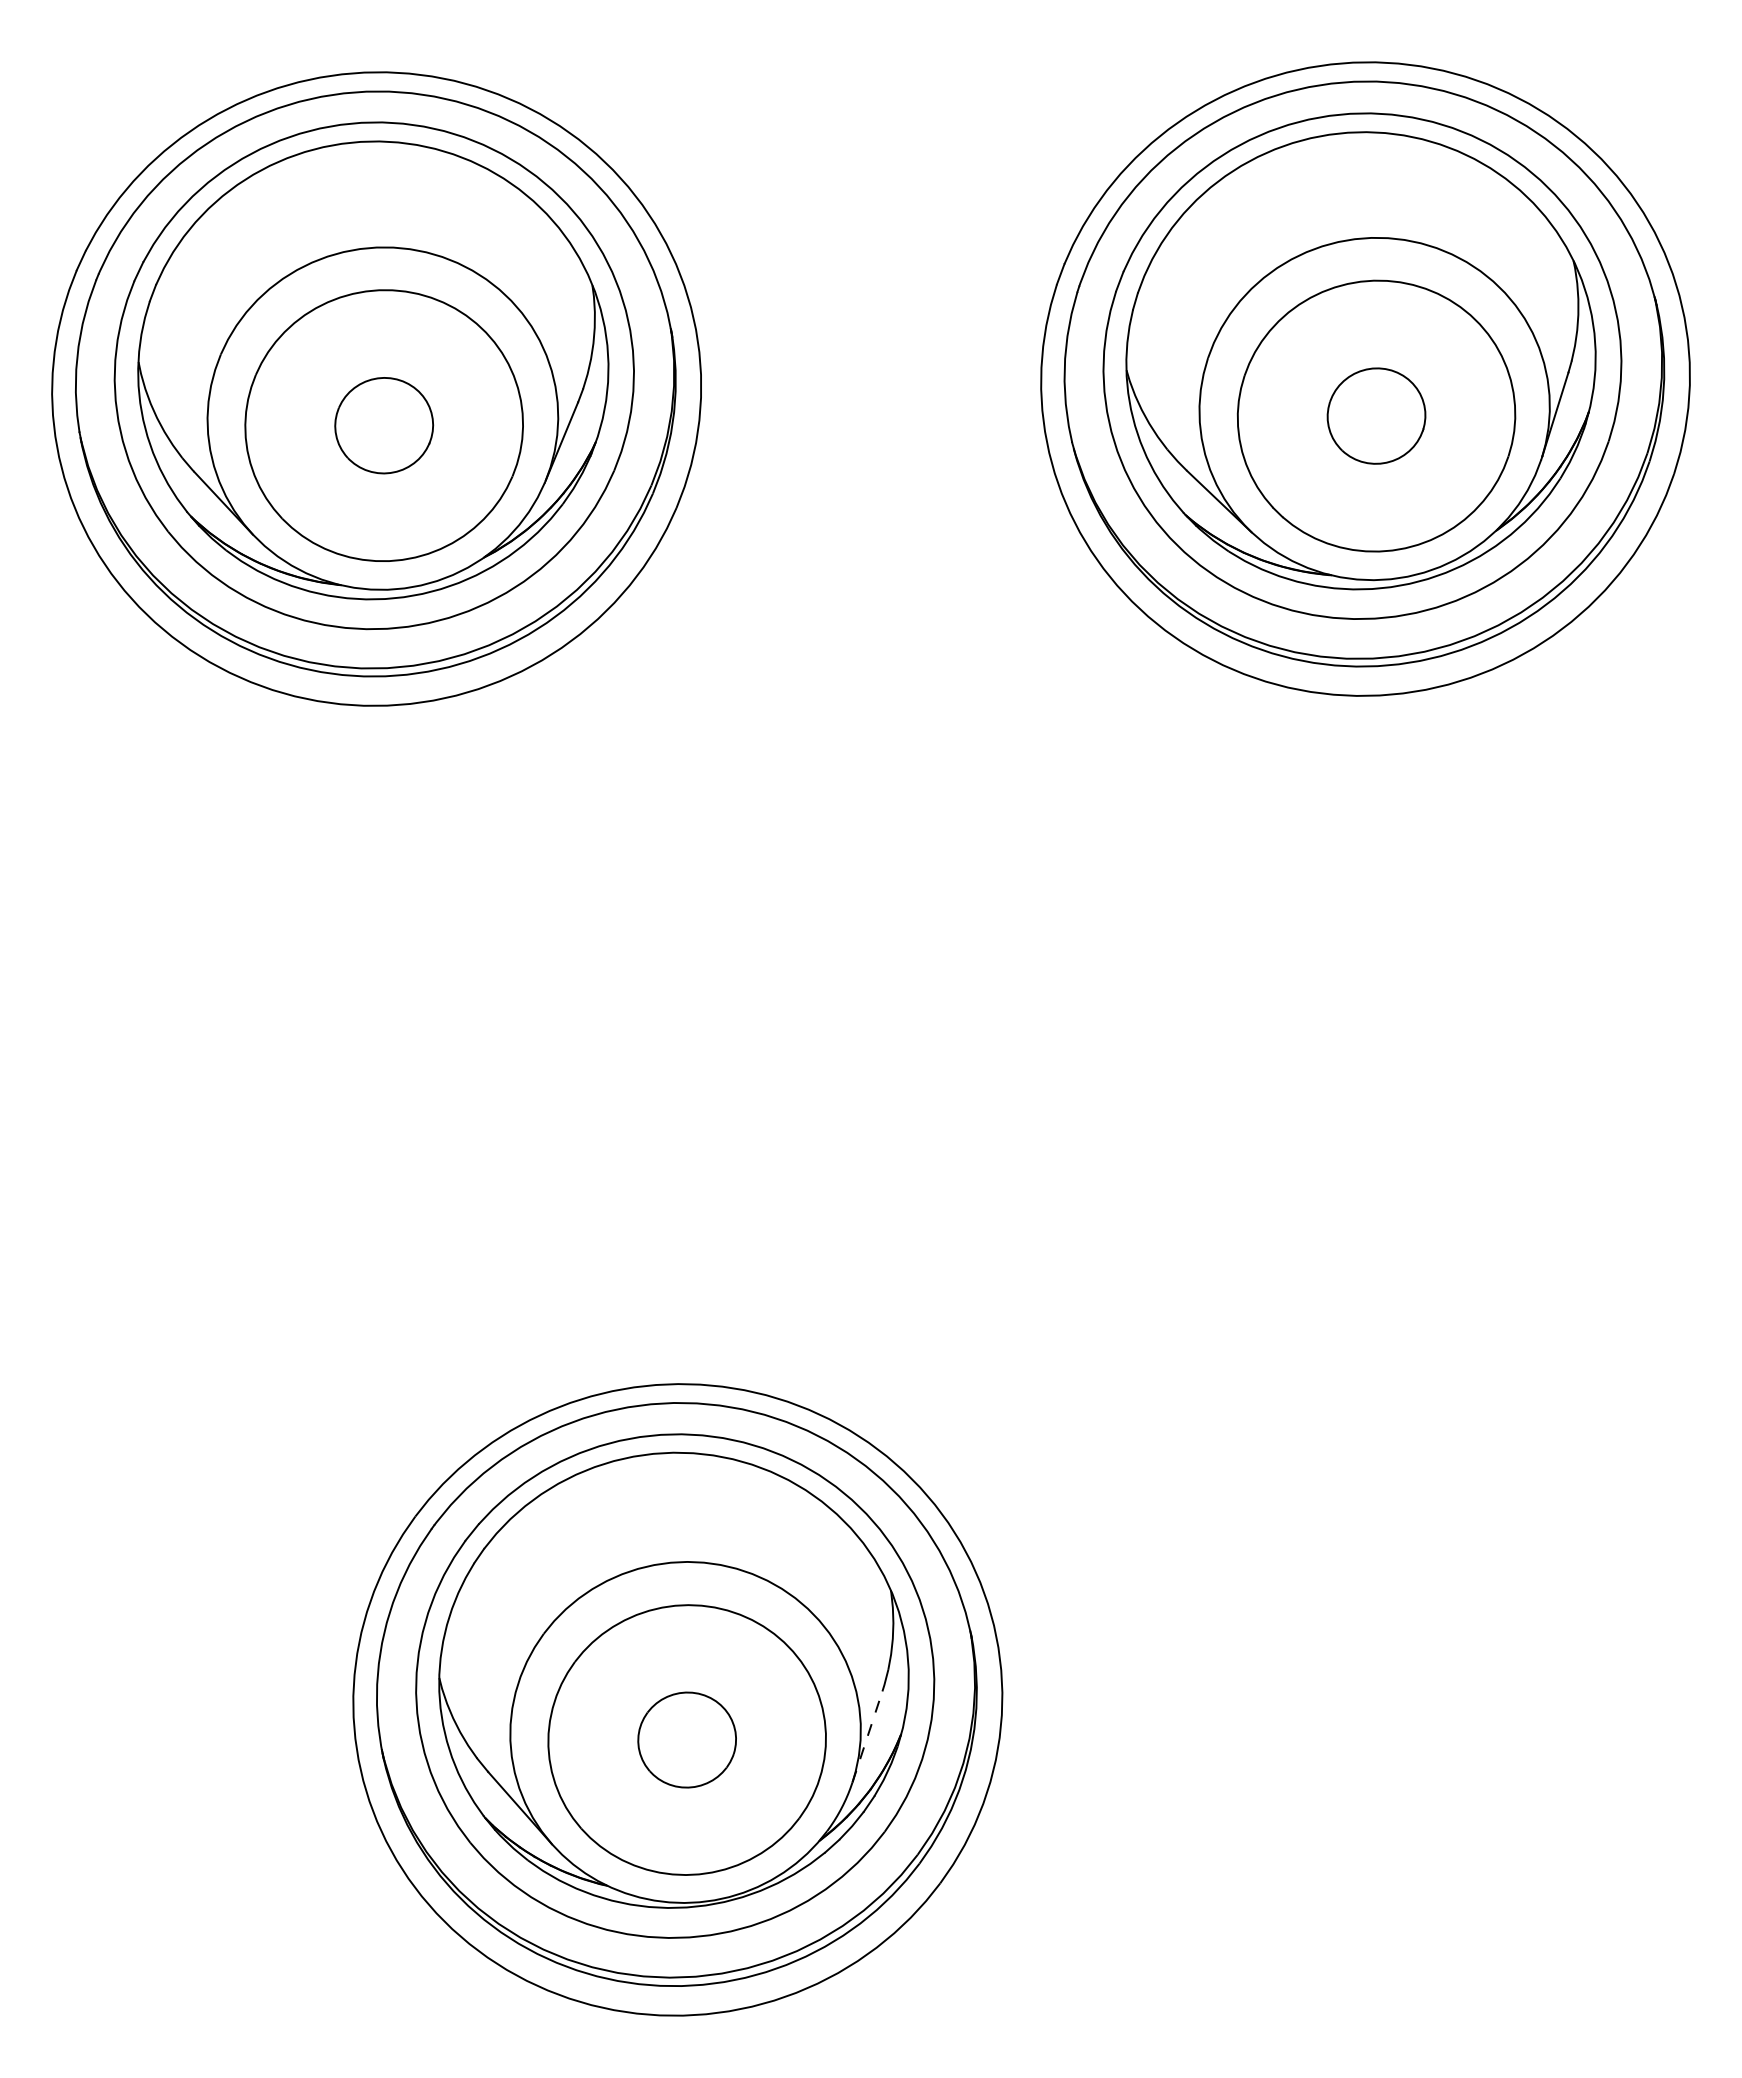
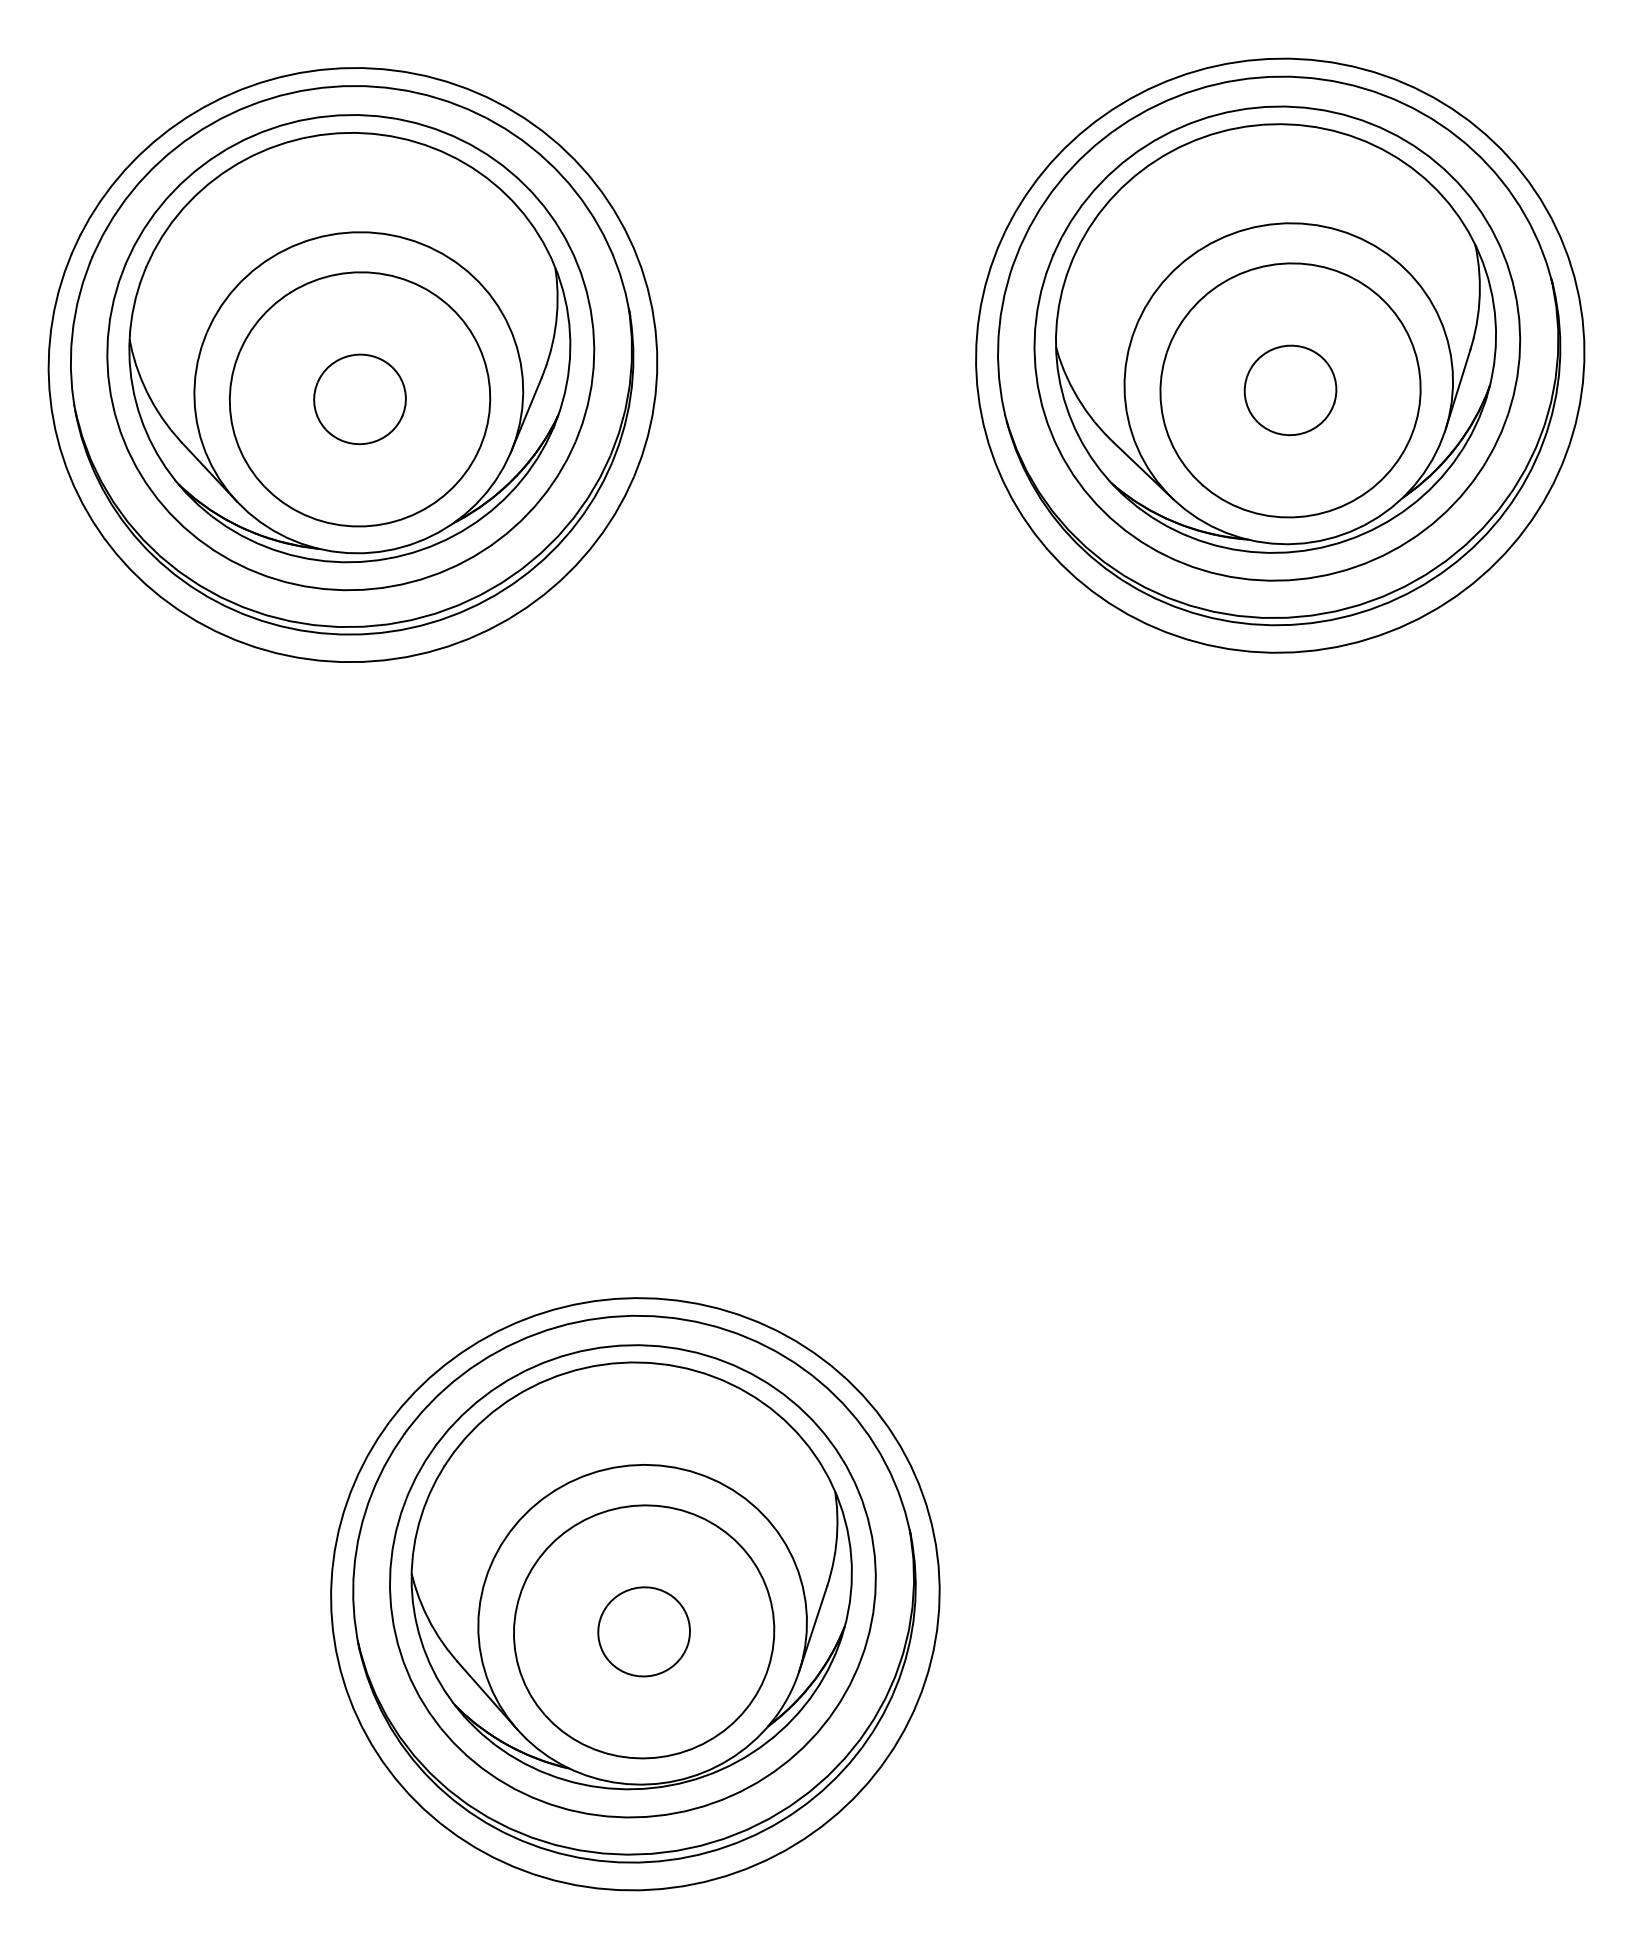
line: (867, 1736) -> (813, 1628), dashed -> solid

